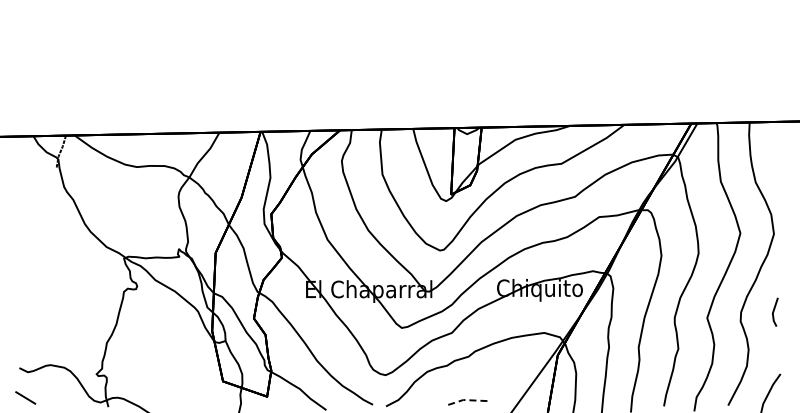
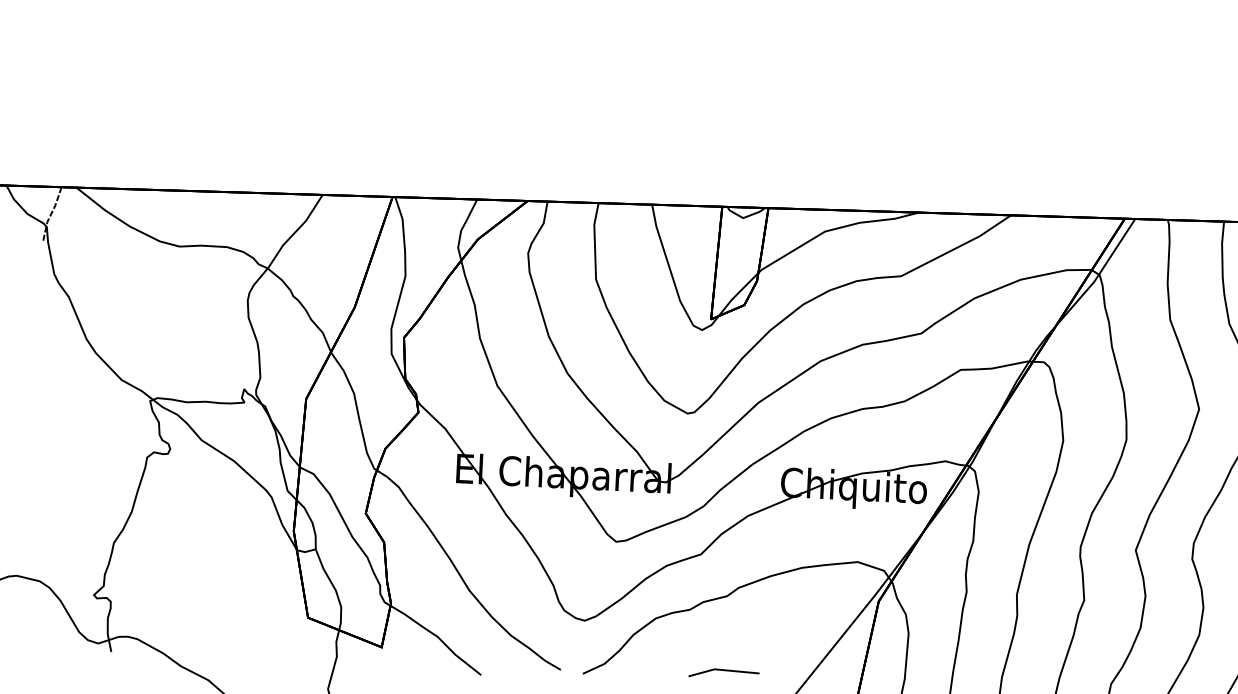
line: (468, 400) -> (723, 670), dashed -> solid

